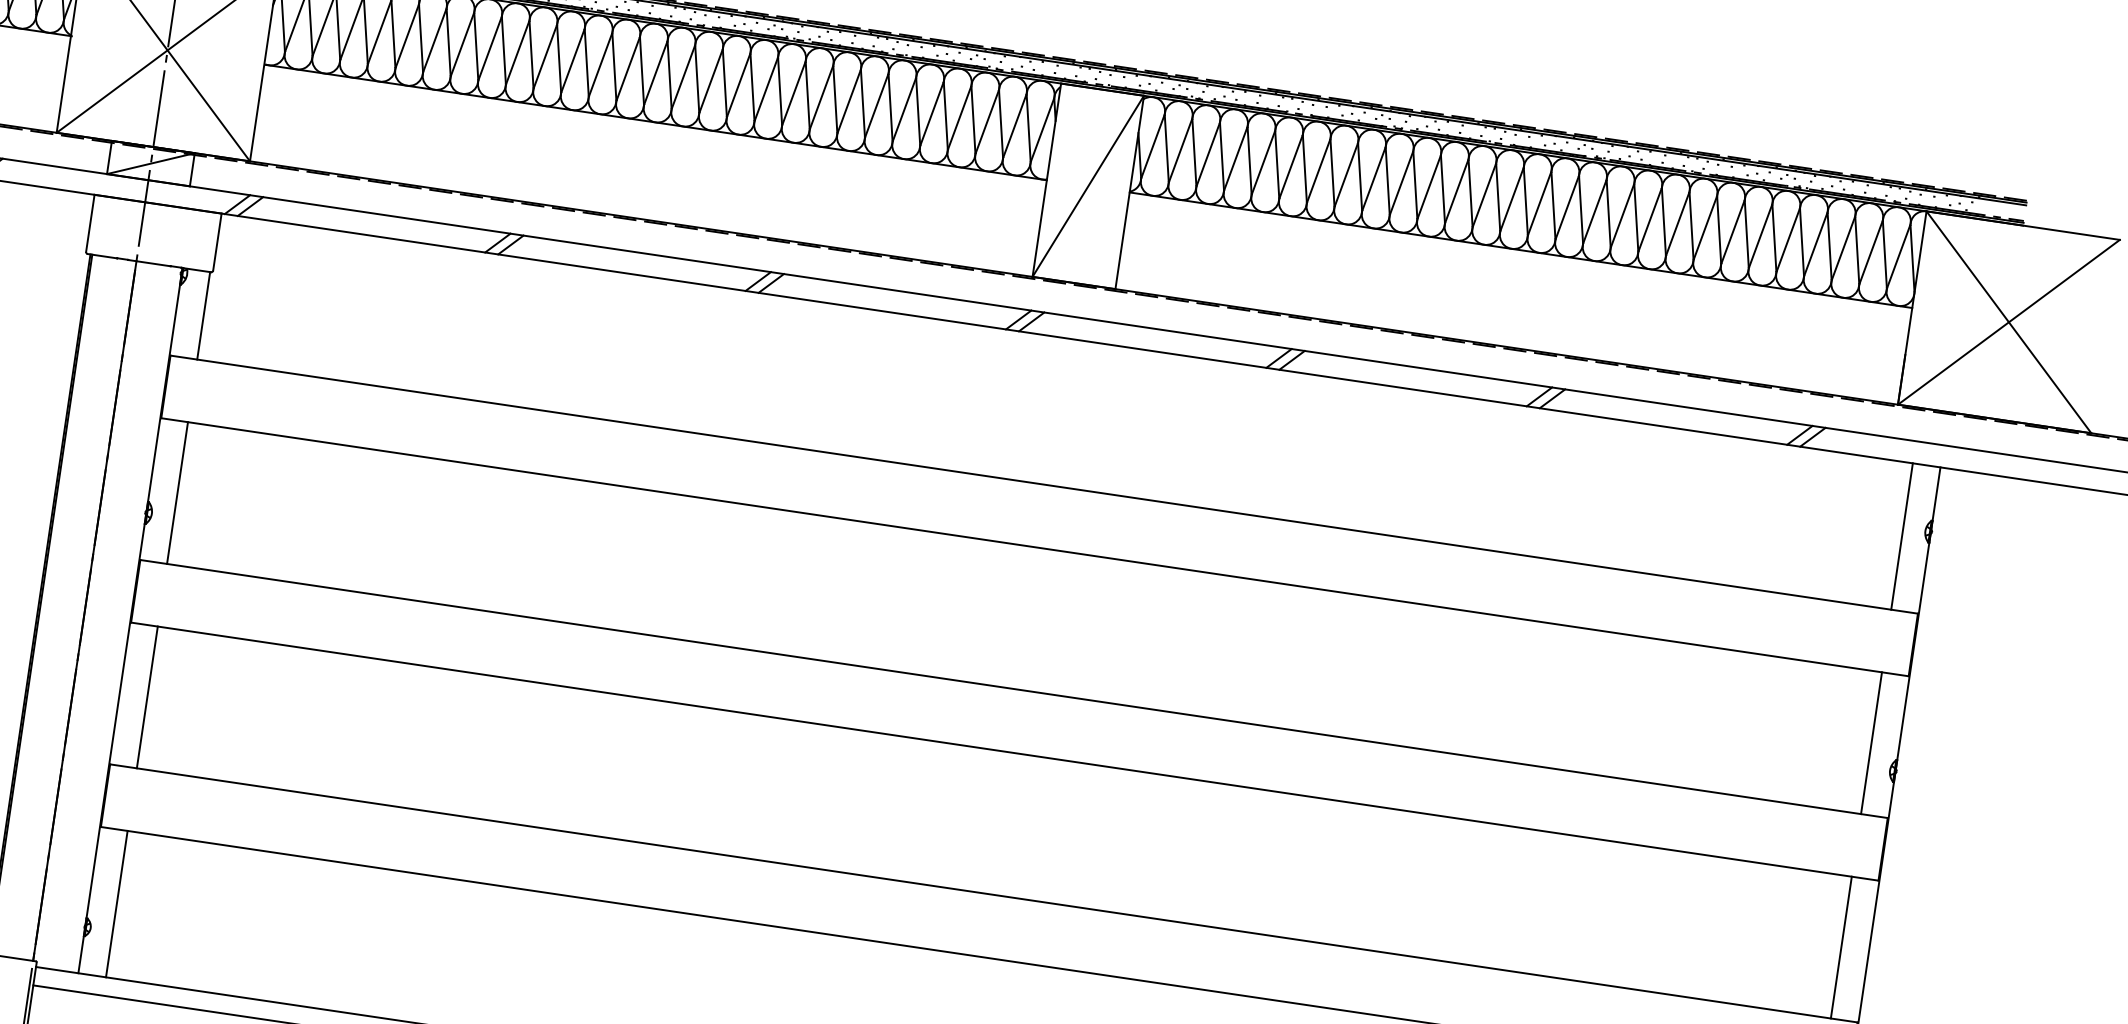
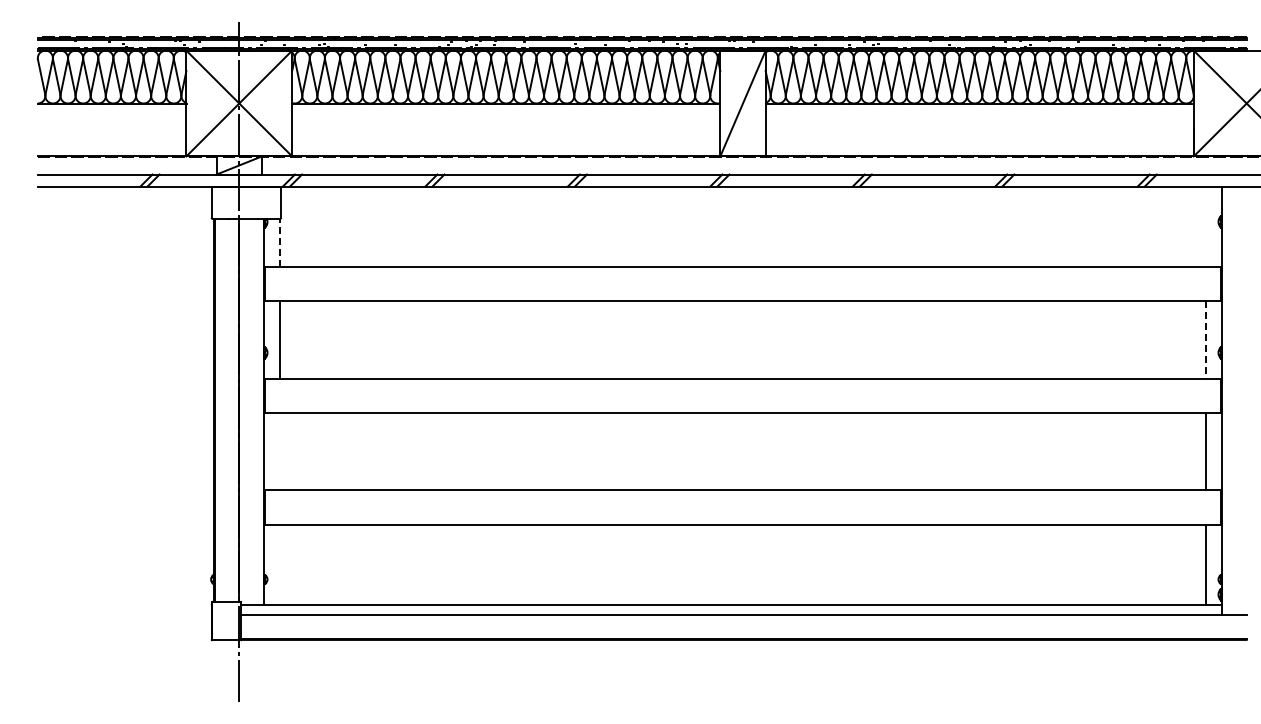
line: (203, 315) -> (279, 242), solid -> dashed
line: (1902, 536) -> (1206, 226), removed
line: (147, 697) -> (279, 451), removed
line: (1871, 742) -> (1206, 339), solid -> dashed
line: (116, 903) -> (279, 564), removed

